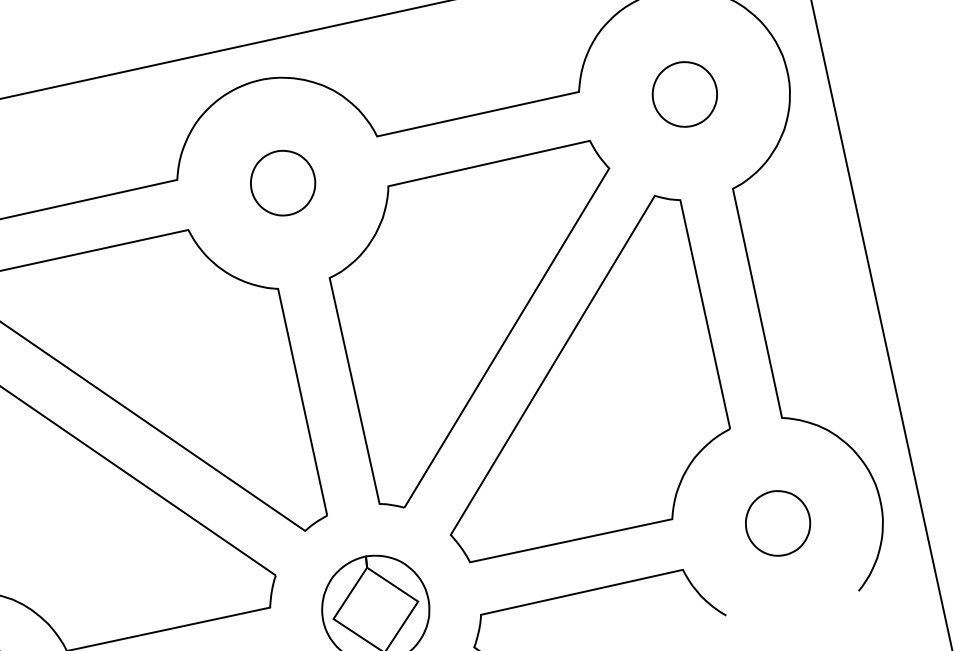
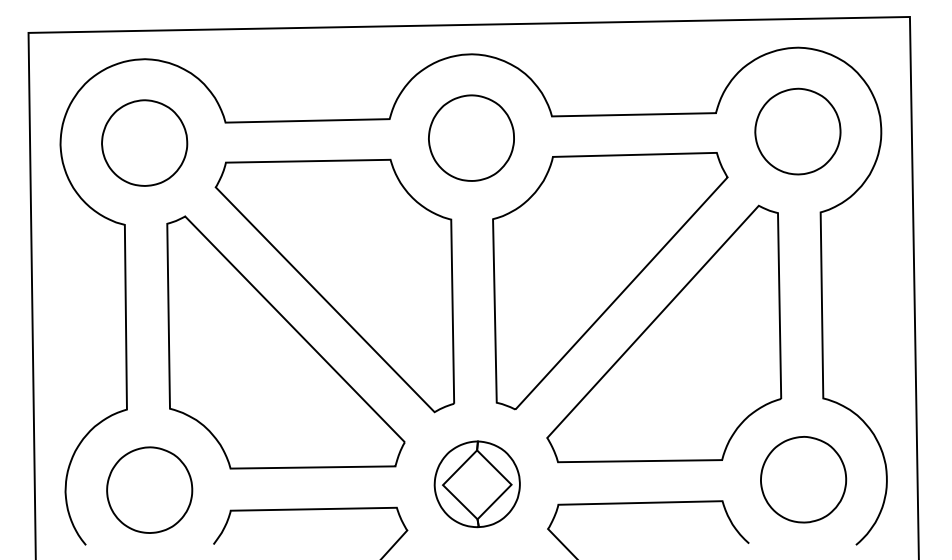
part: (684, 94) -> (797, 131), size x1.67
part: (282, 182) -> (471, 137), size x1.67
part: (777, 523) -> (803, 479), size x1.67

